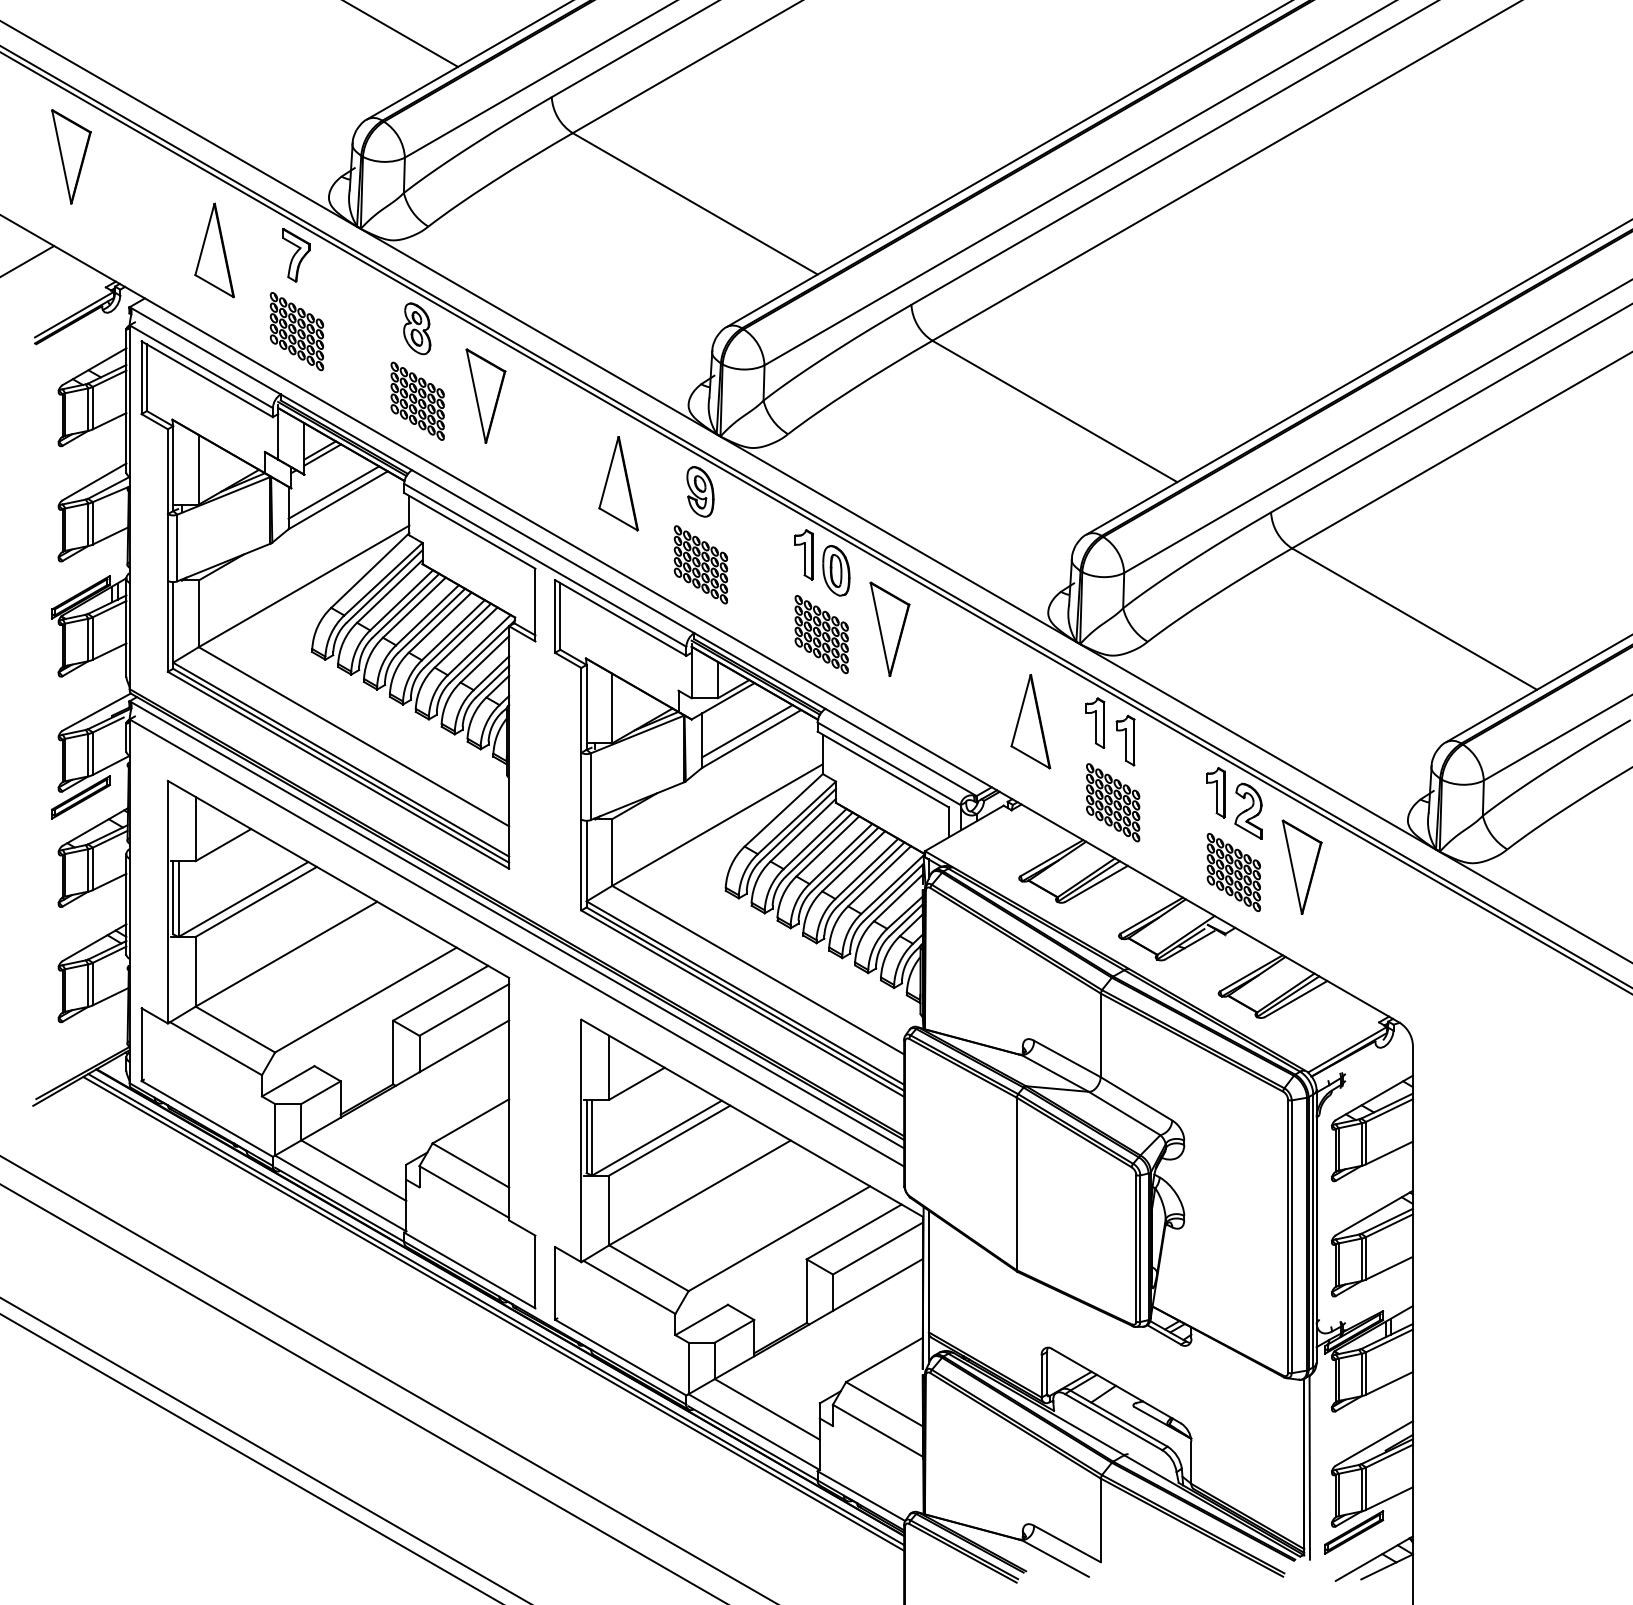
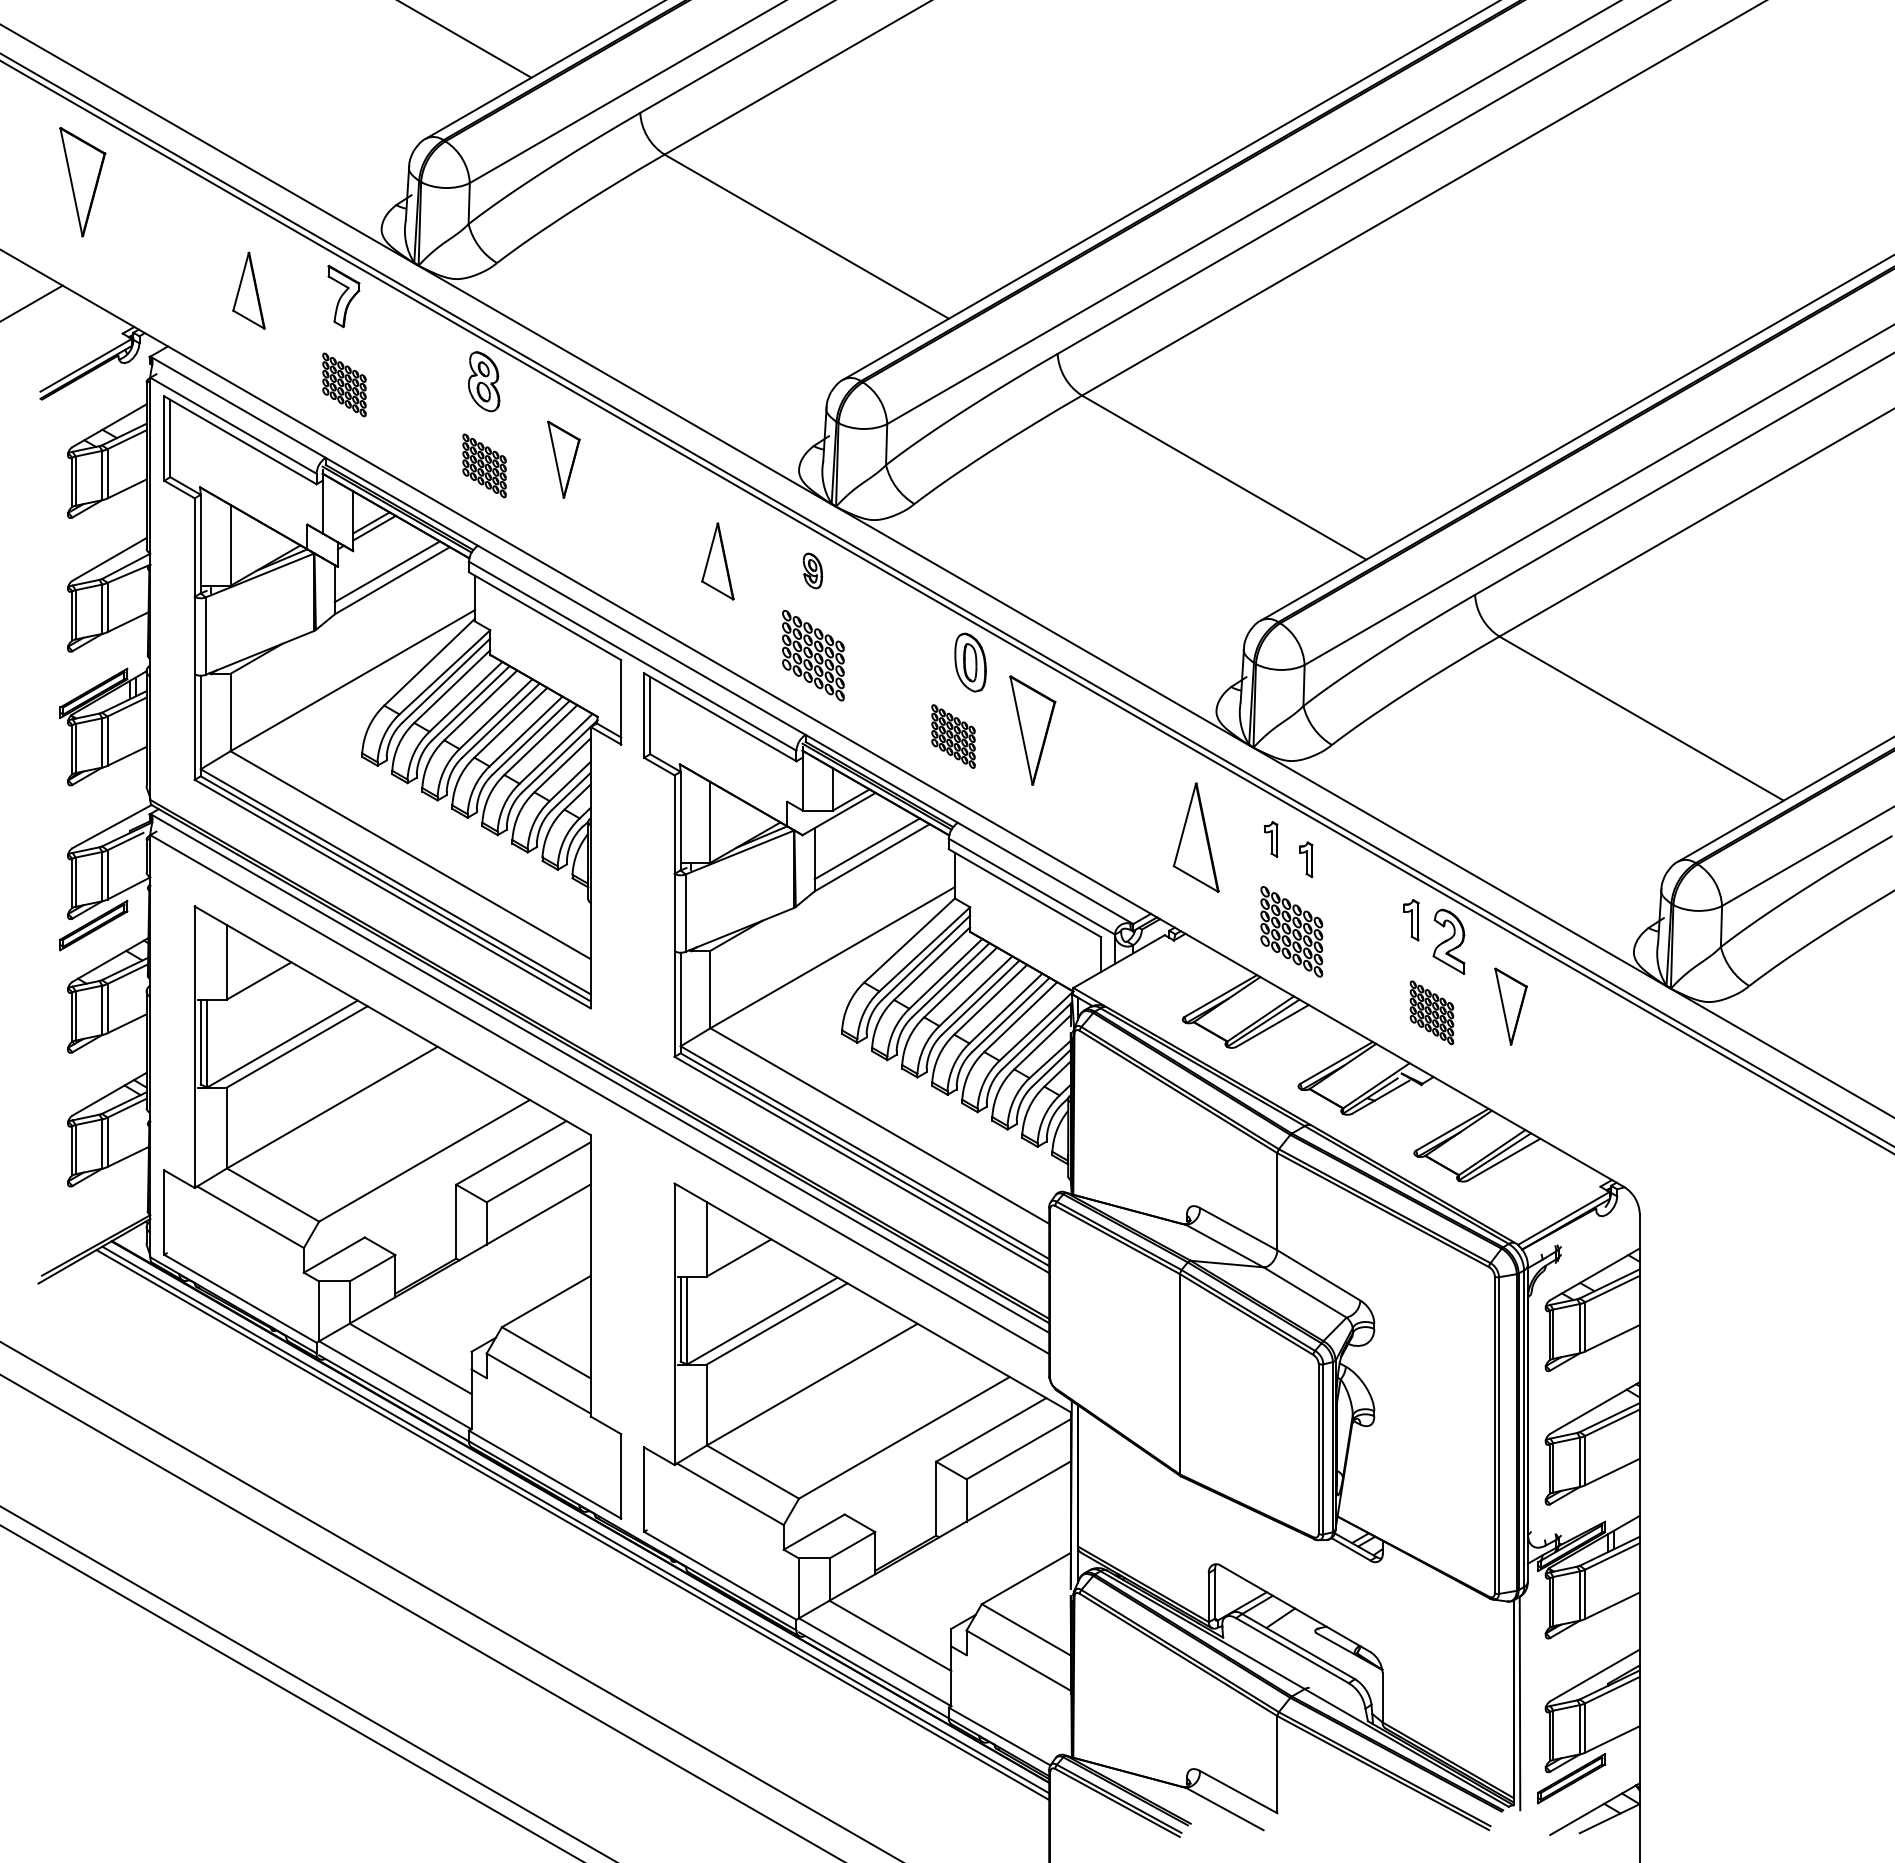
part: (214, 250) -> (248, 290), size x0.7
part: (296, 331) -> (344, 384), size x0.7
part: (485, 395) -> (563, 459), size x0.7
part: (417, 400) -> (484, 465), size x0.7
part: (618, 483) -> (717, 561), size x0.7
part: (700, 491) -> (812, 570), size x0.6
part: (803, 554) -> (932, 643), removed
part: (821, 634) -> (953, 736), size x0.7
part: (1094, 723) -> (1270, 839), size x0.6
part: (1124, 740) -> (1305, 859), size x0.6
part: (1216, 792) -> (1411, 919), size x0.7
part: (1301, 867) -> (1510, 1006), size x0.7
part: (1233, 872) -> (1431, 1012), size x0.7

